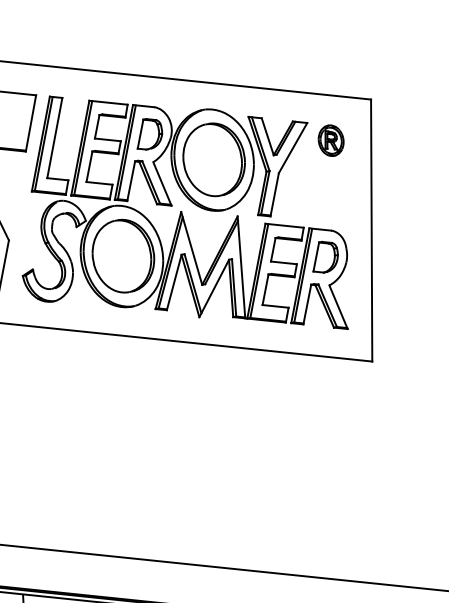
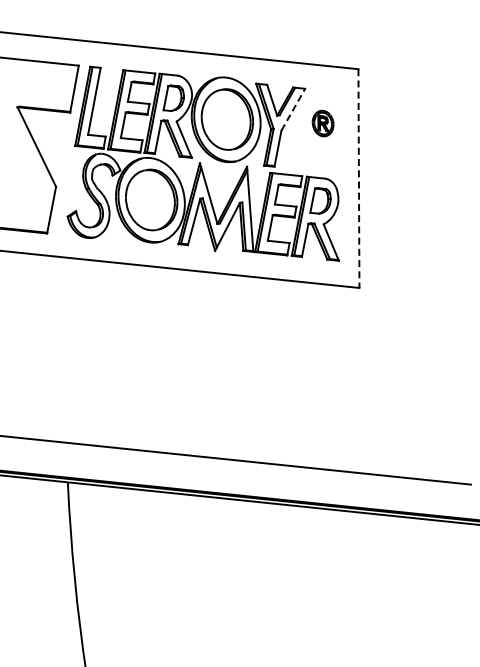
part: (330, 140) -> (322, 123), moved
line: (293, 147) -> (293, 109), solid -> dashed
line: (371, 231) -> (358, 179), solid -> dashed

